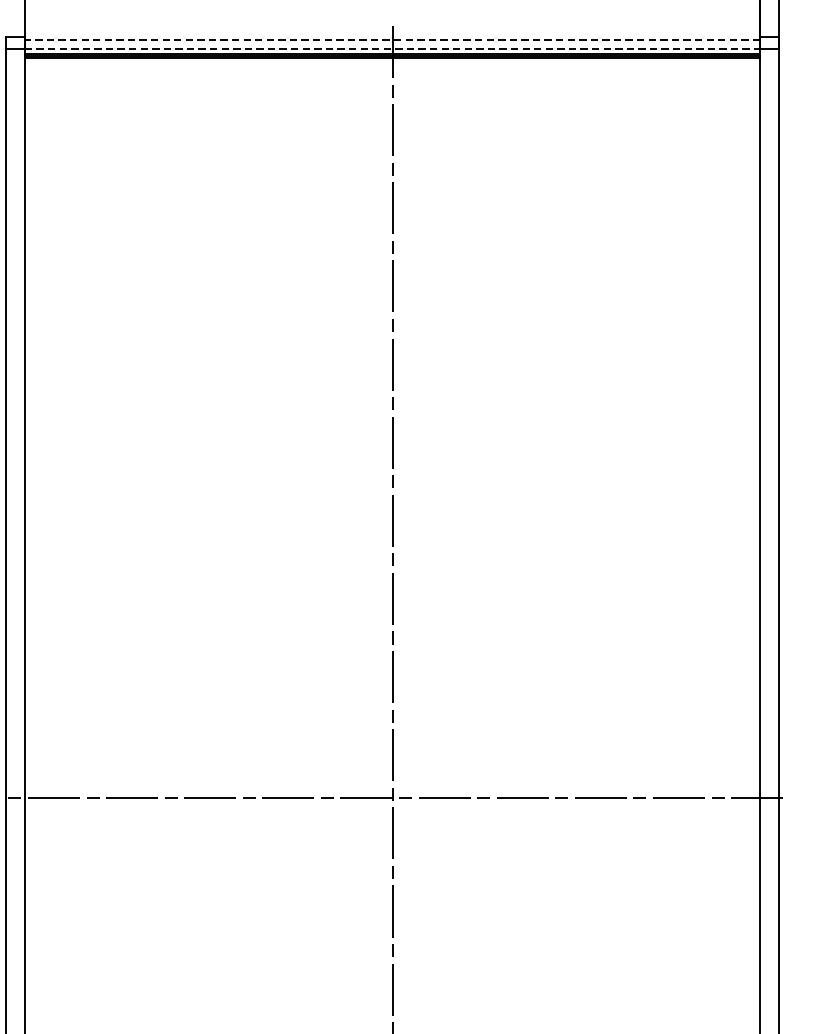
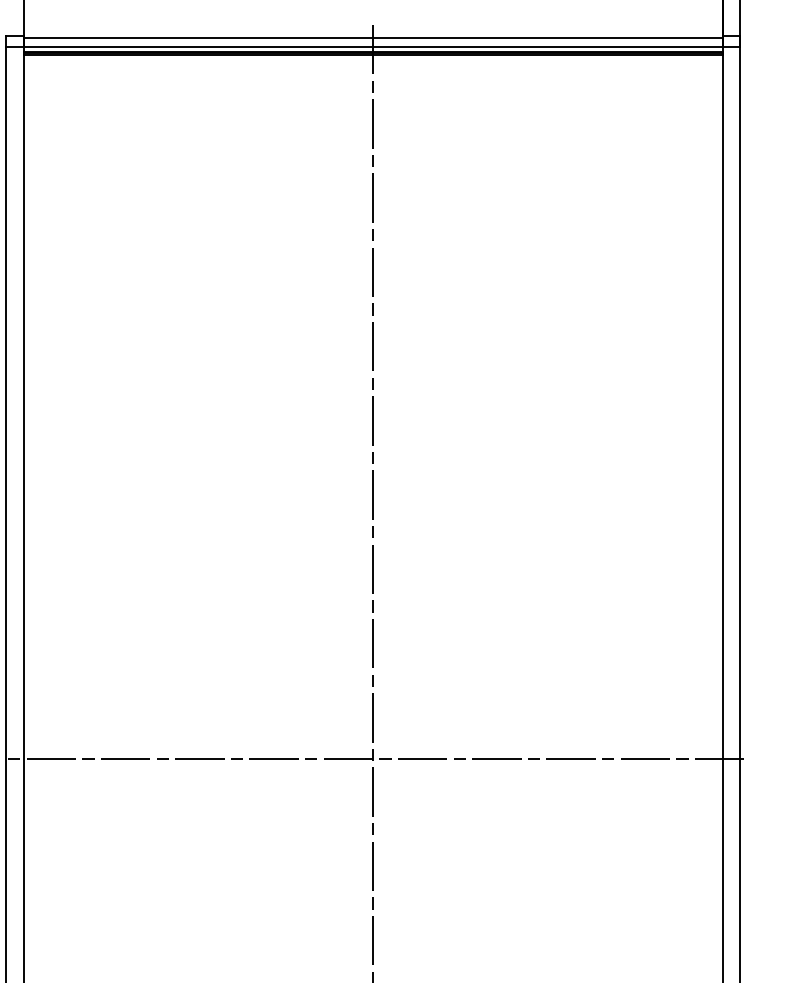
line: (391, 39) -> (372, 37), dashed -> solid
line: (392, 48) -> (373, 46), dashed -> solid

